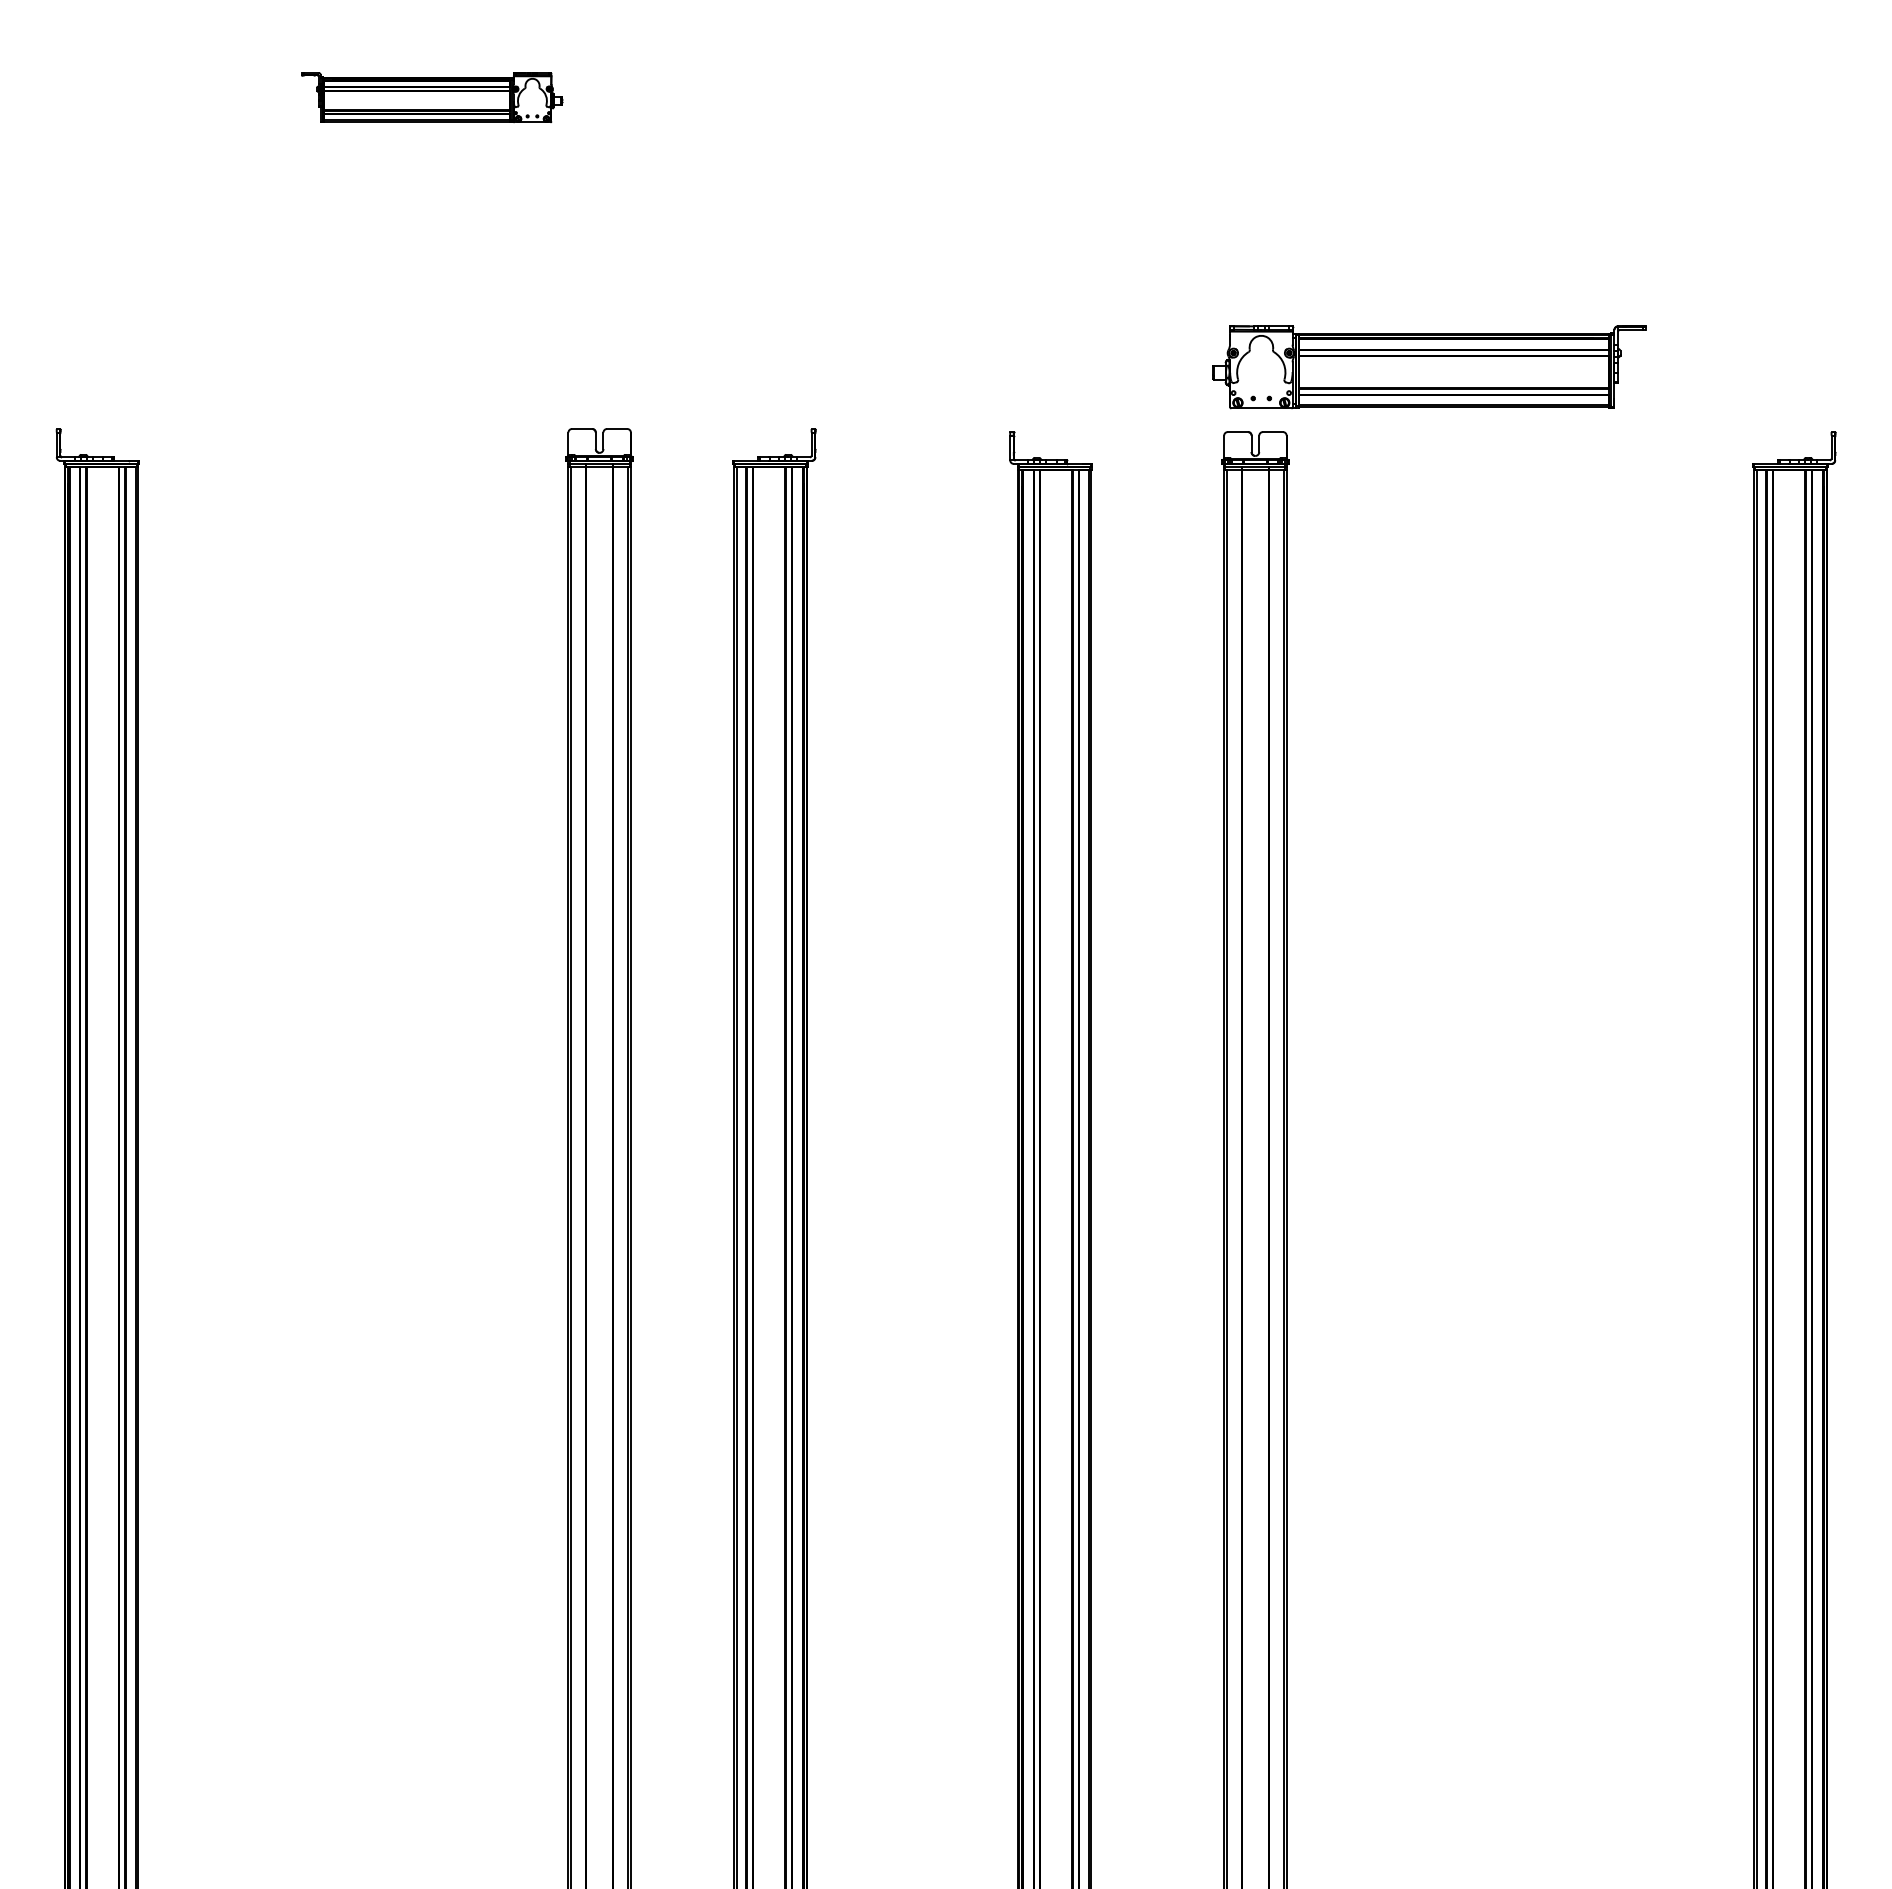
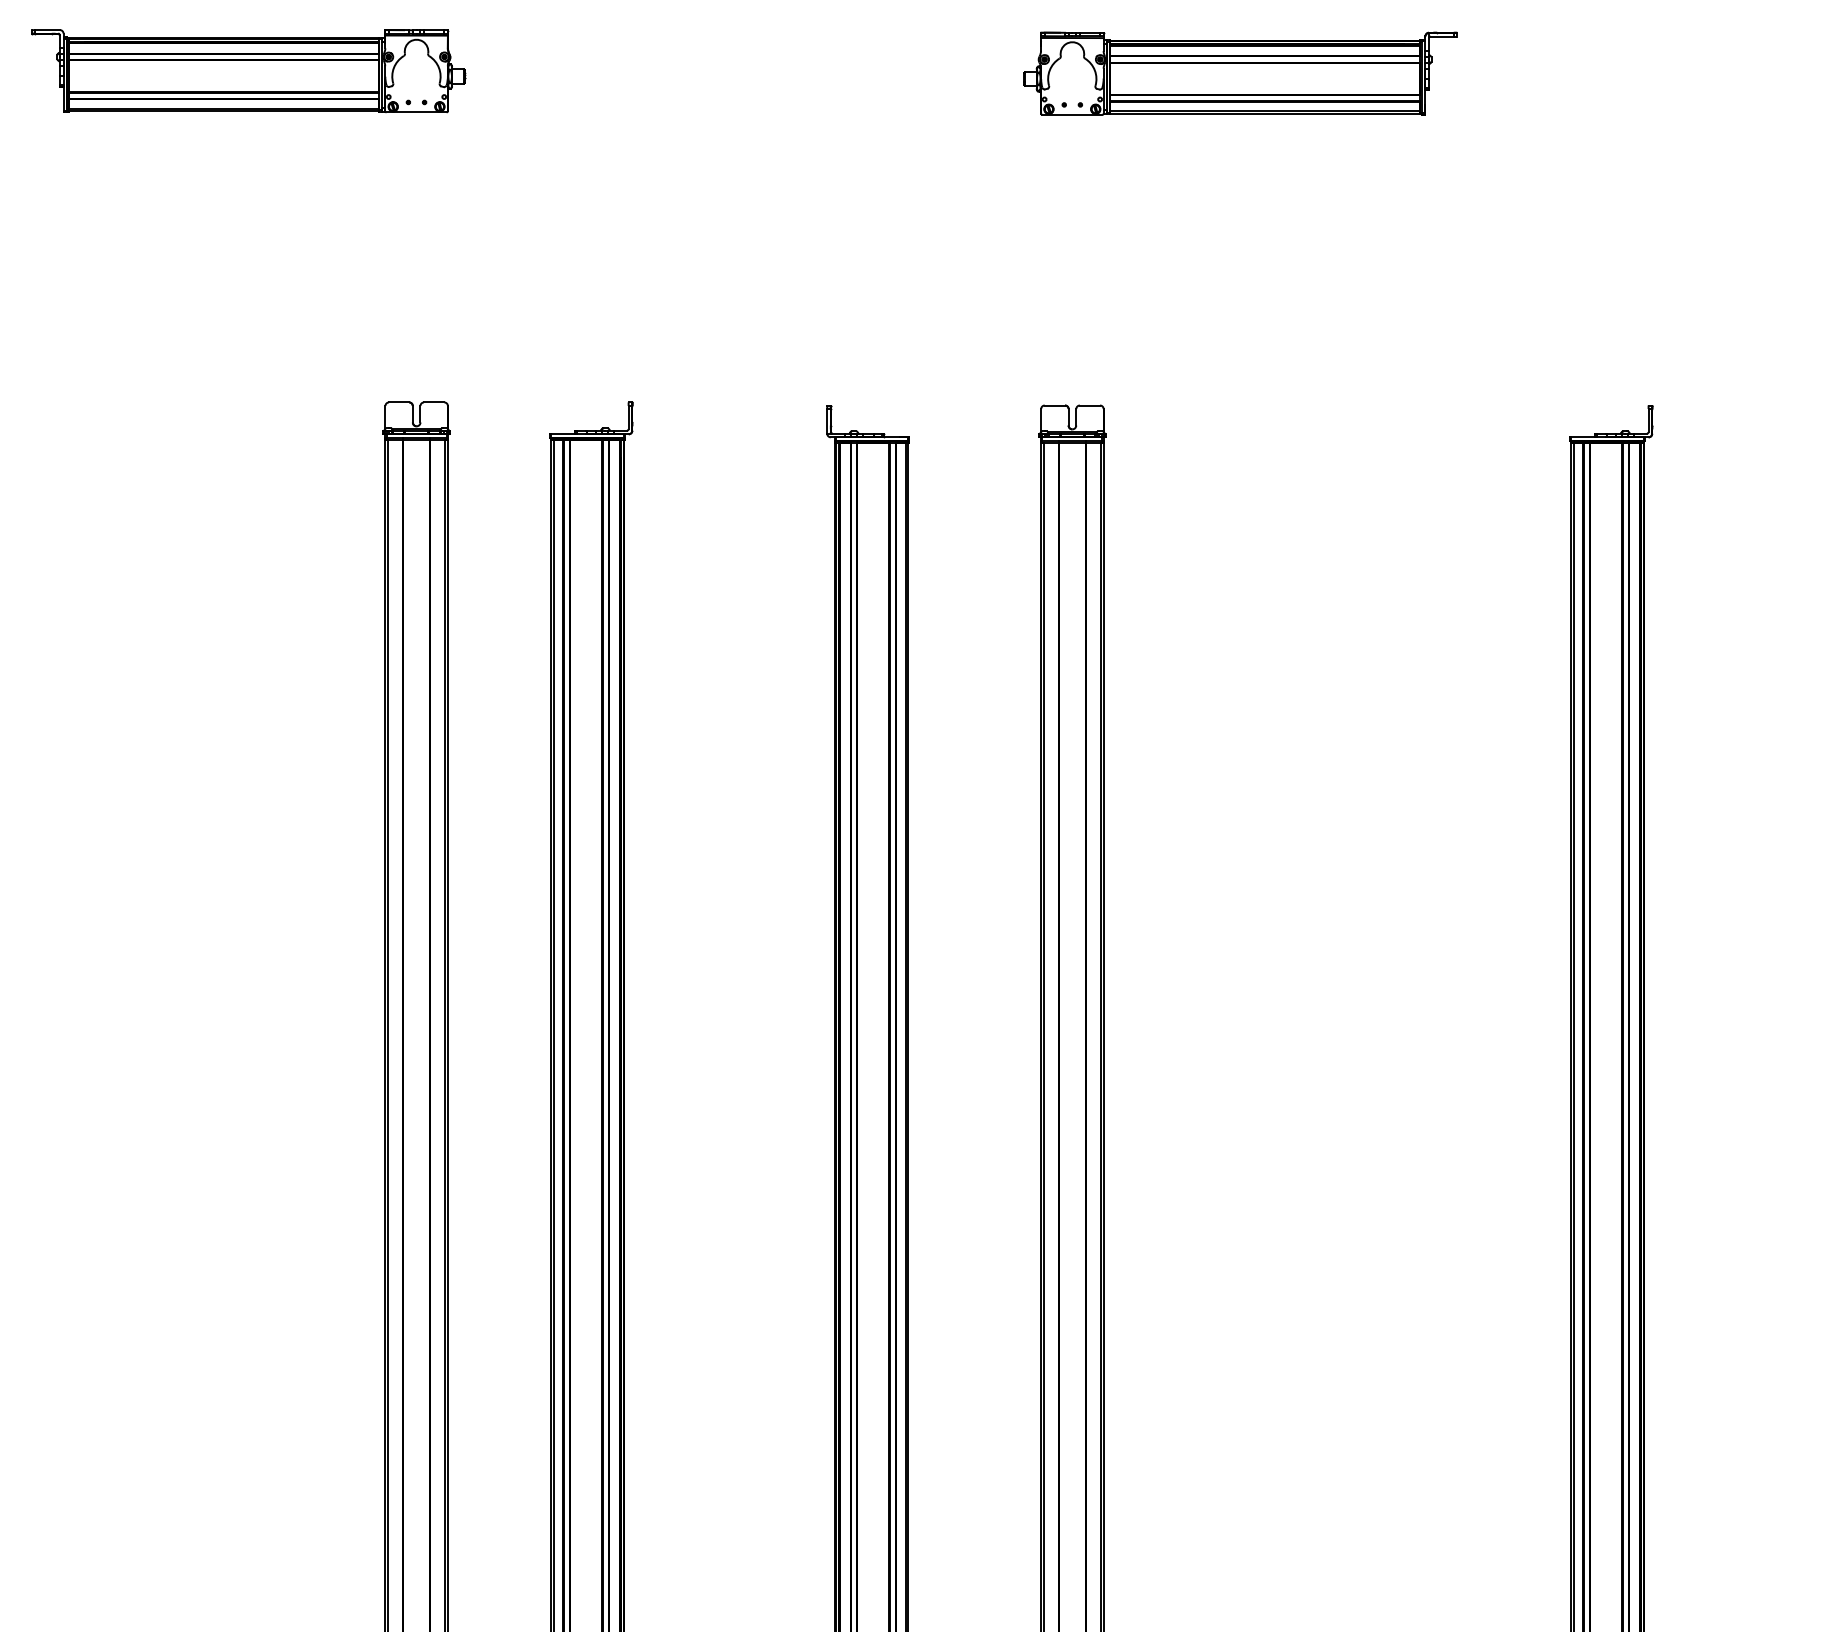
part: (431, 97) -> (248, 70), size x1.67
part: (1429, 367) -> (1240, 73), moved

